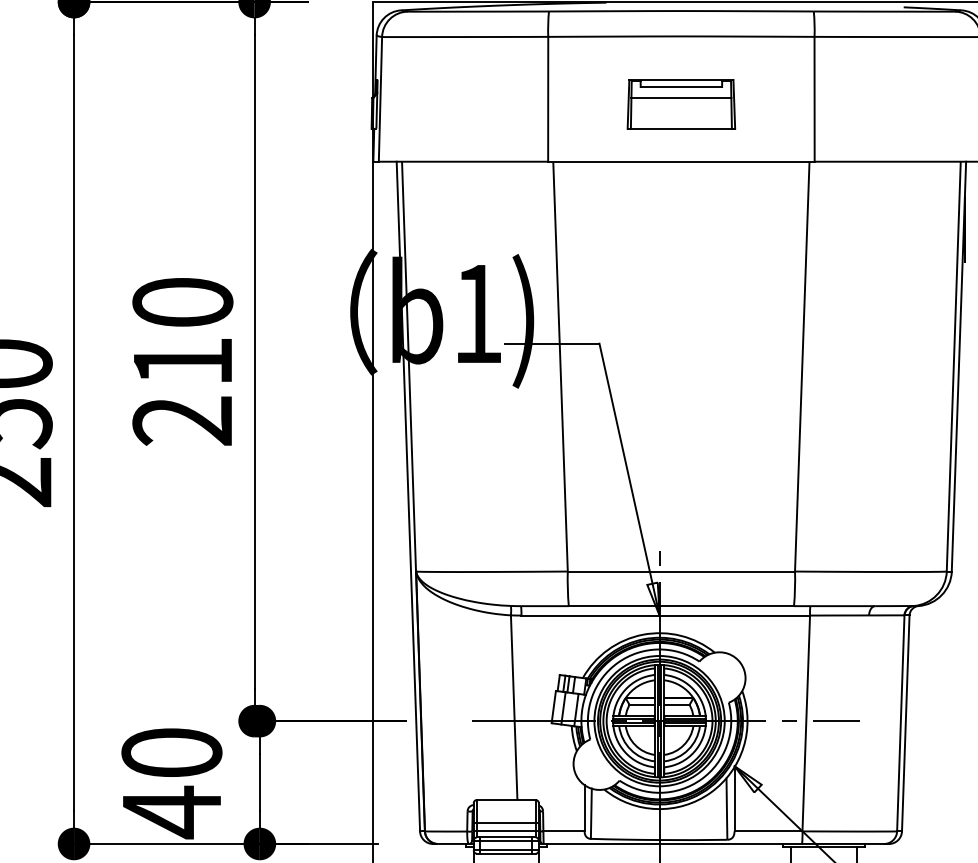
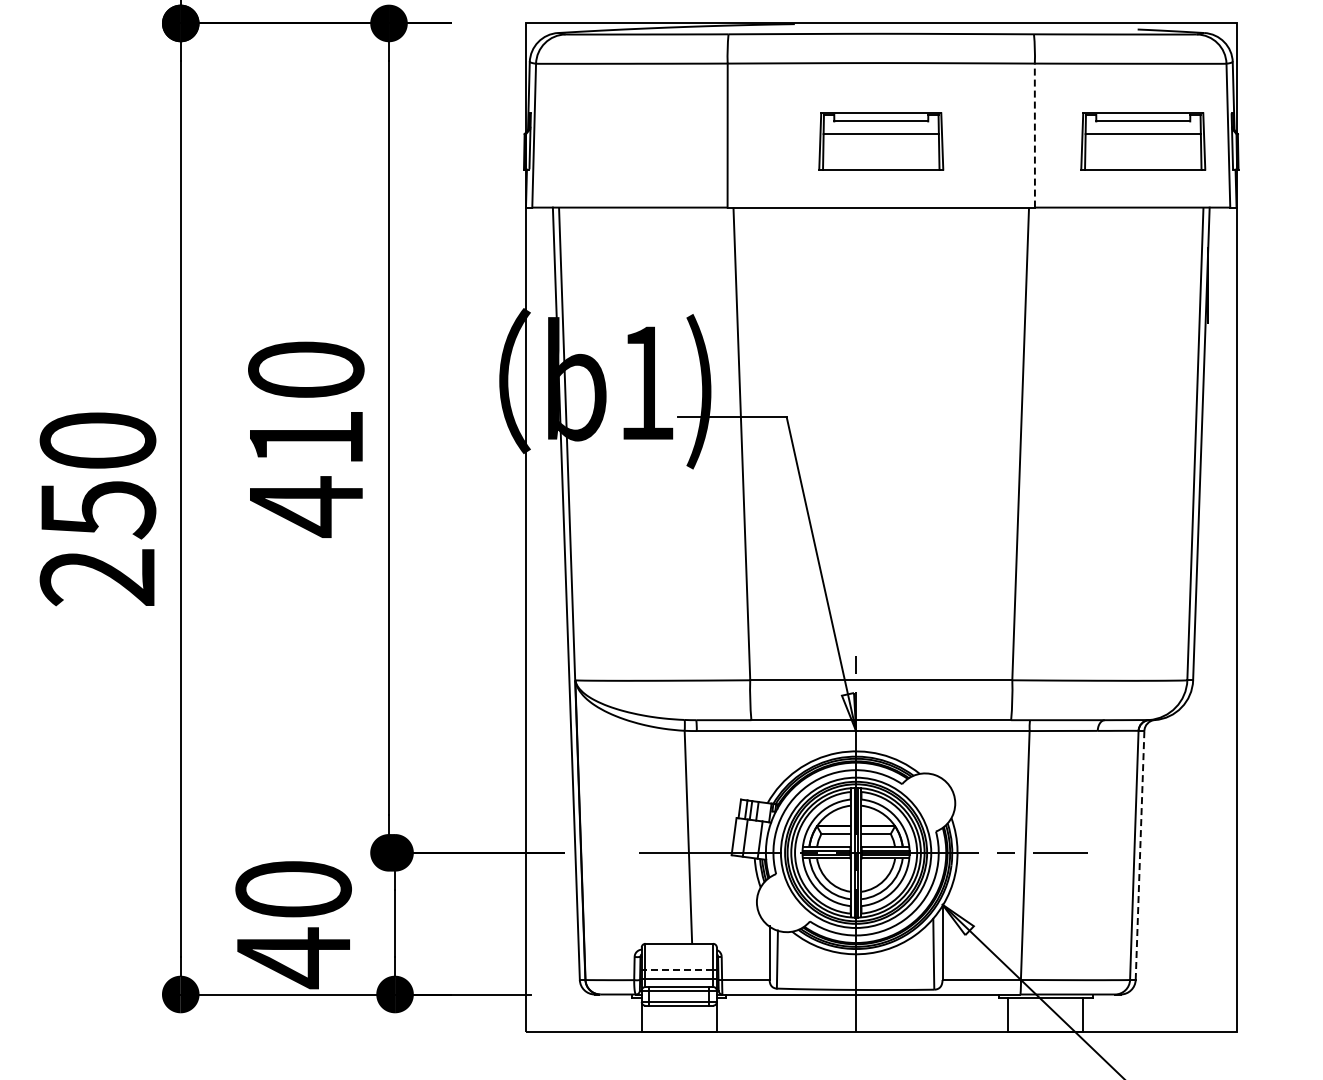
line: (814, 99) -> (1034, 135), solid -> dashed
part: (908, 104) -> (1143, 141), added
text: (182, 421) -> (305, 507), 210 -> 410
line: (906, 723) -> (1140, 855), solid -> dashed
line: (506, 823) -> (679, 970), solid -> dashed

